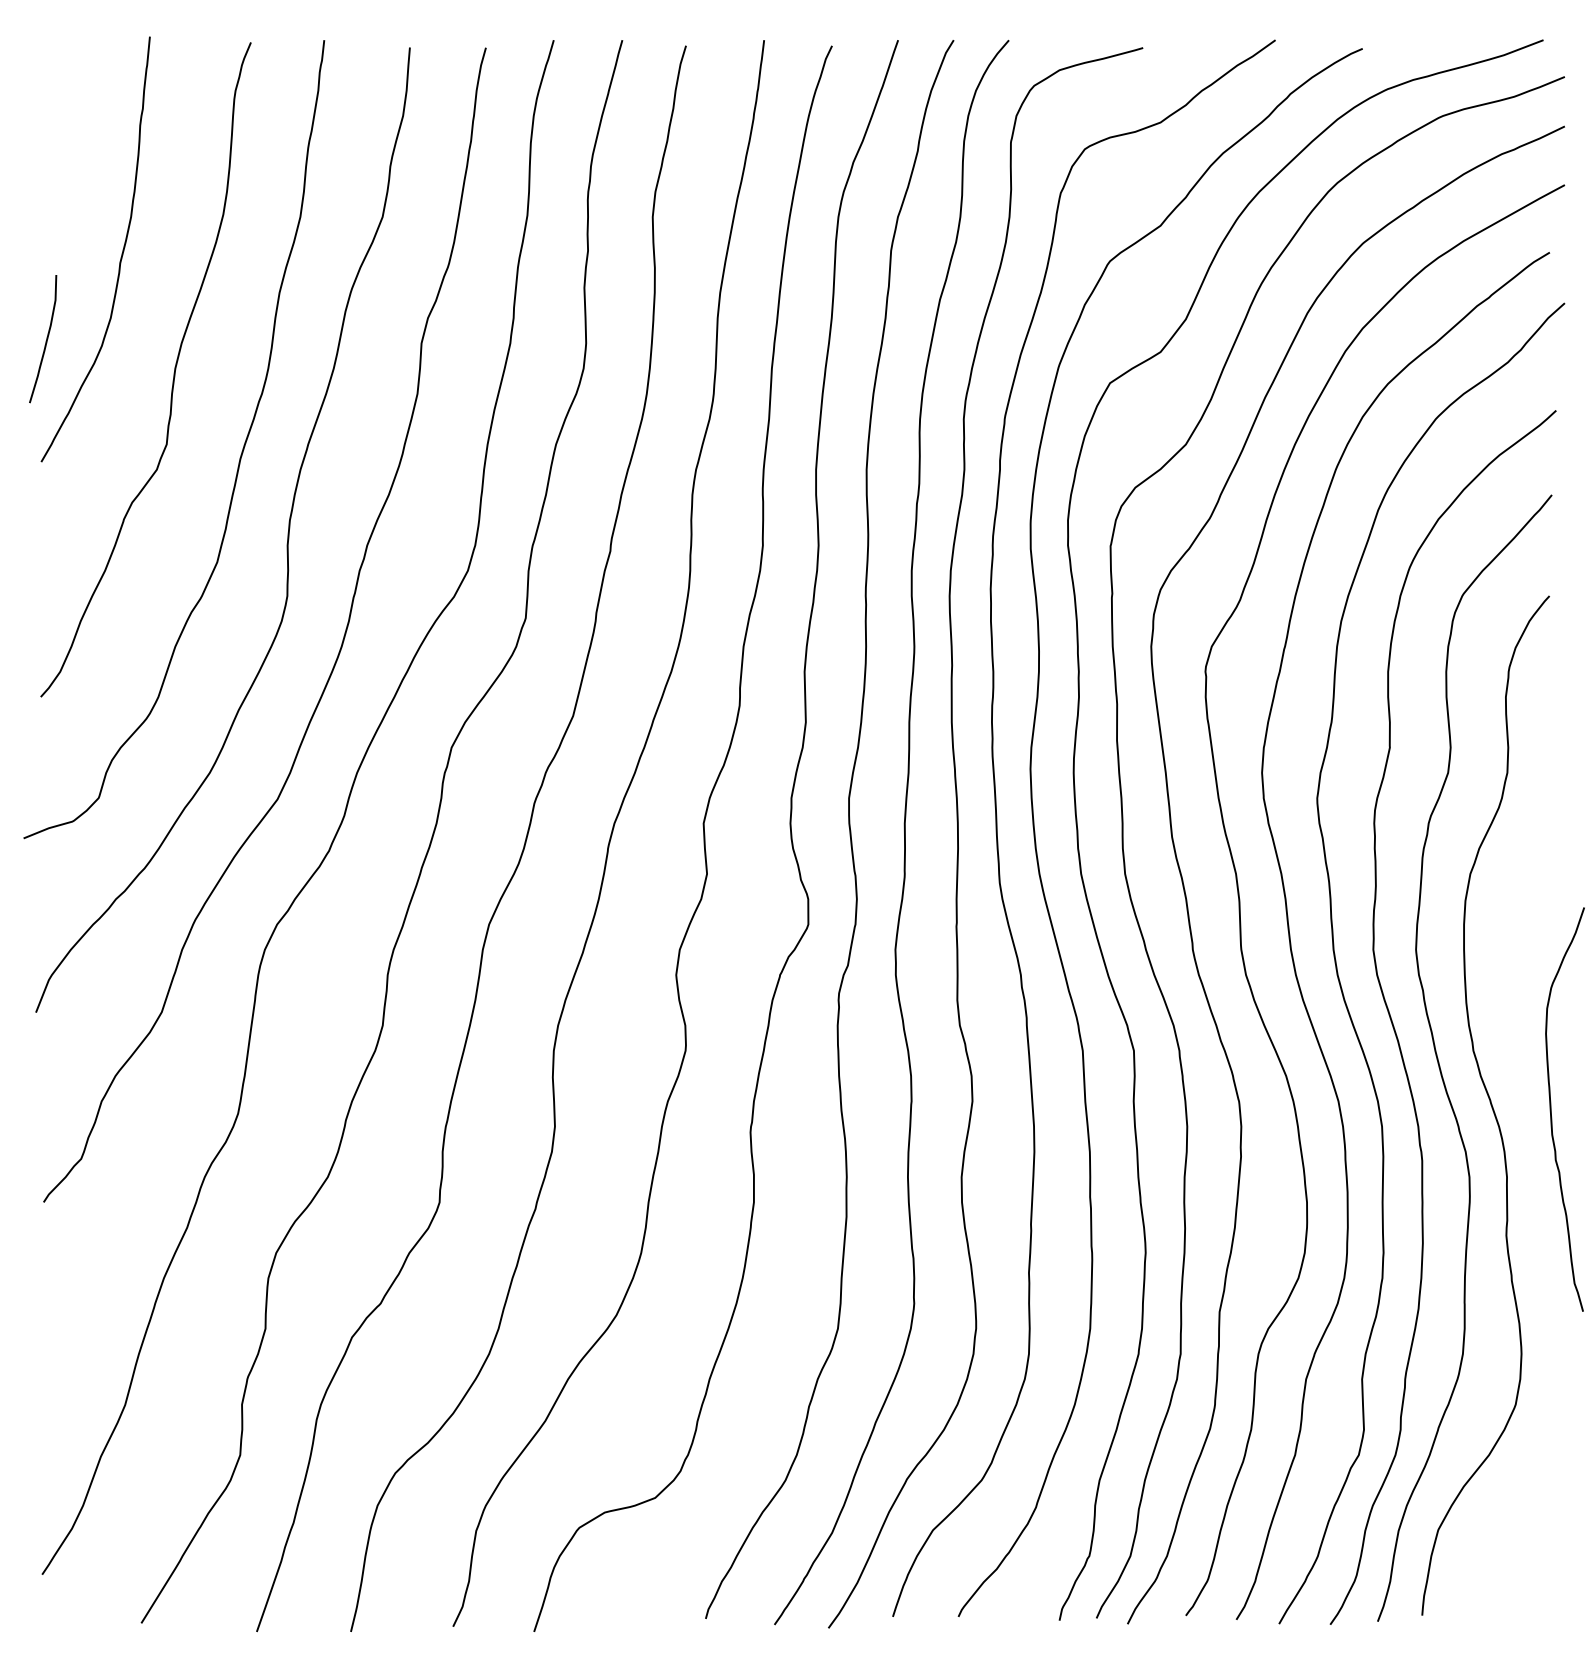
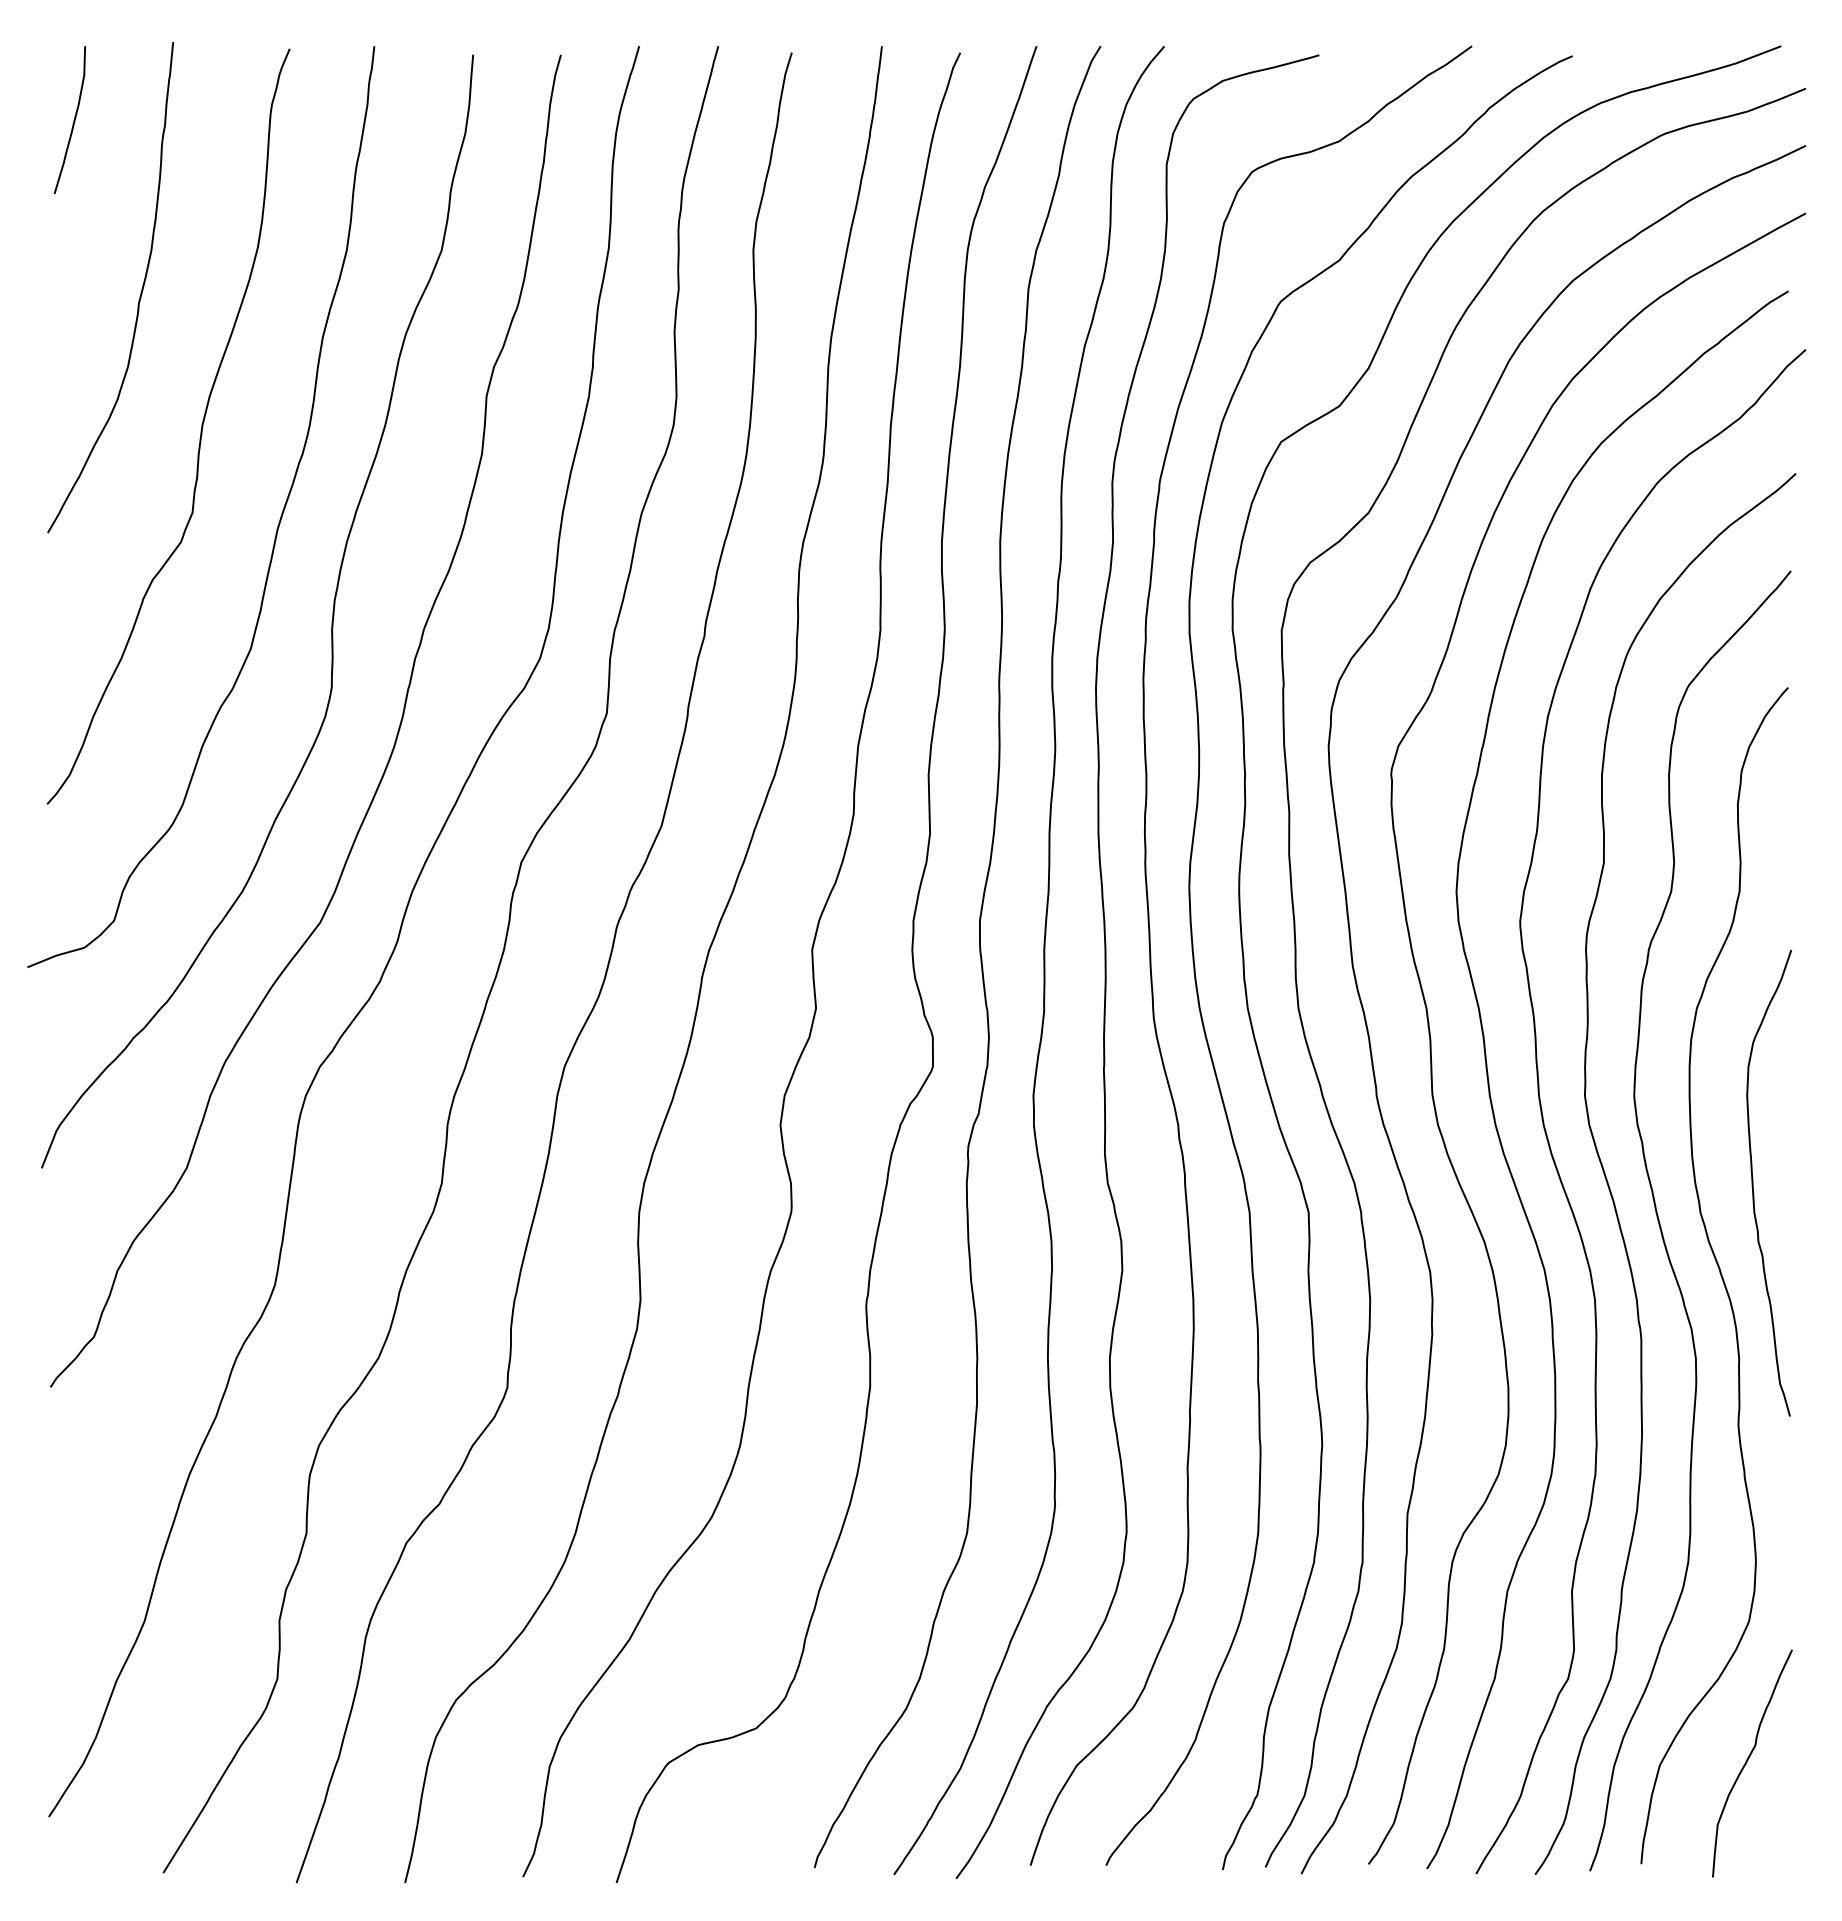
curve: (46, 338) -> (73, 119), moved
curve: (1551, 1109) -> (1753, 1183), moved
curve: (1515, 1525) -> (1748, 1760), added

